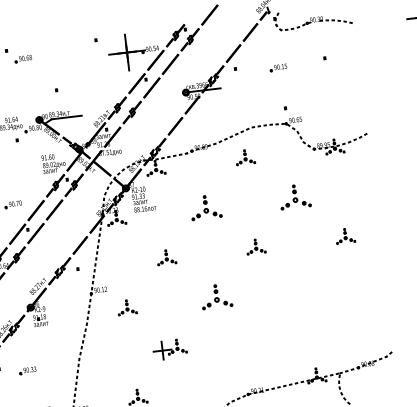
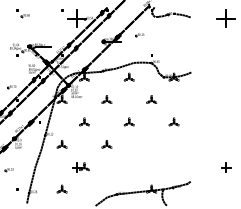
part: (277, 68) -> (139, 35), moved
part: (294, 196) -> (151, 99), size x0.62
part: (205, 207) -> (106, 99), size x0.62
part: (215, 297) -> (106, 144), size x0.62

